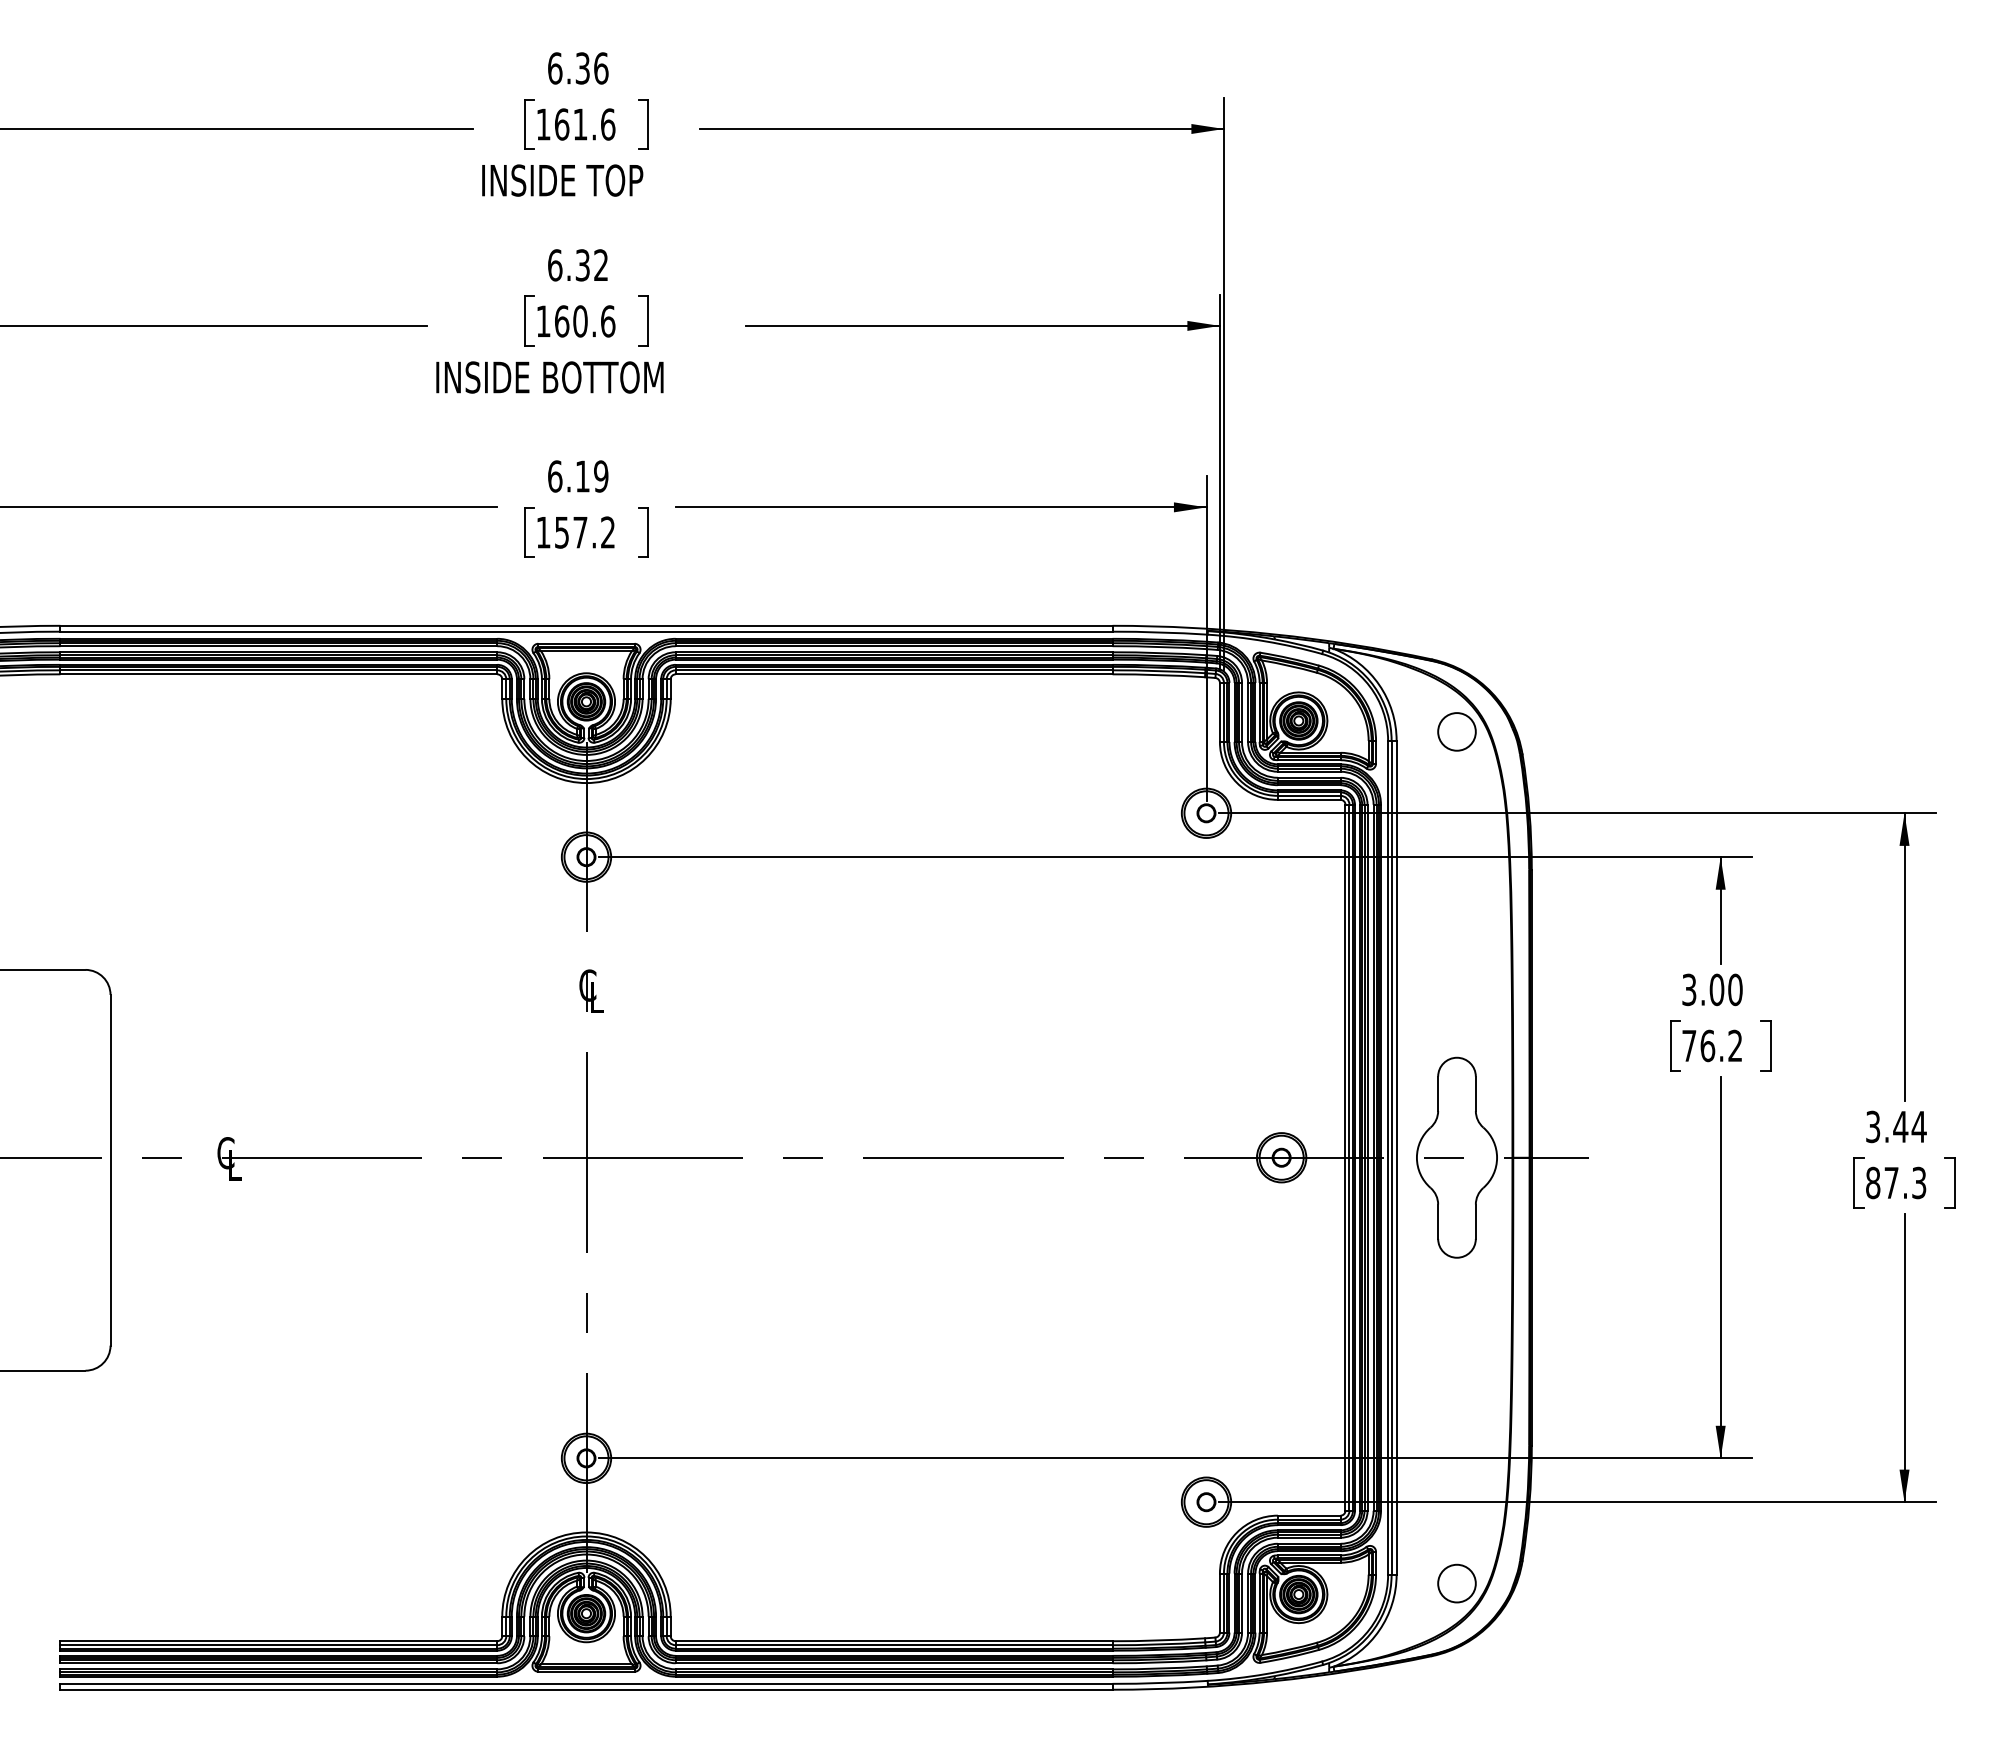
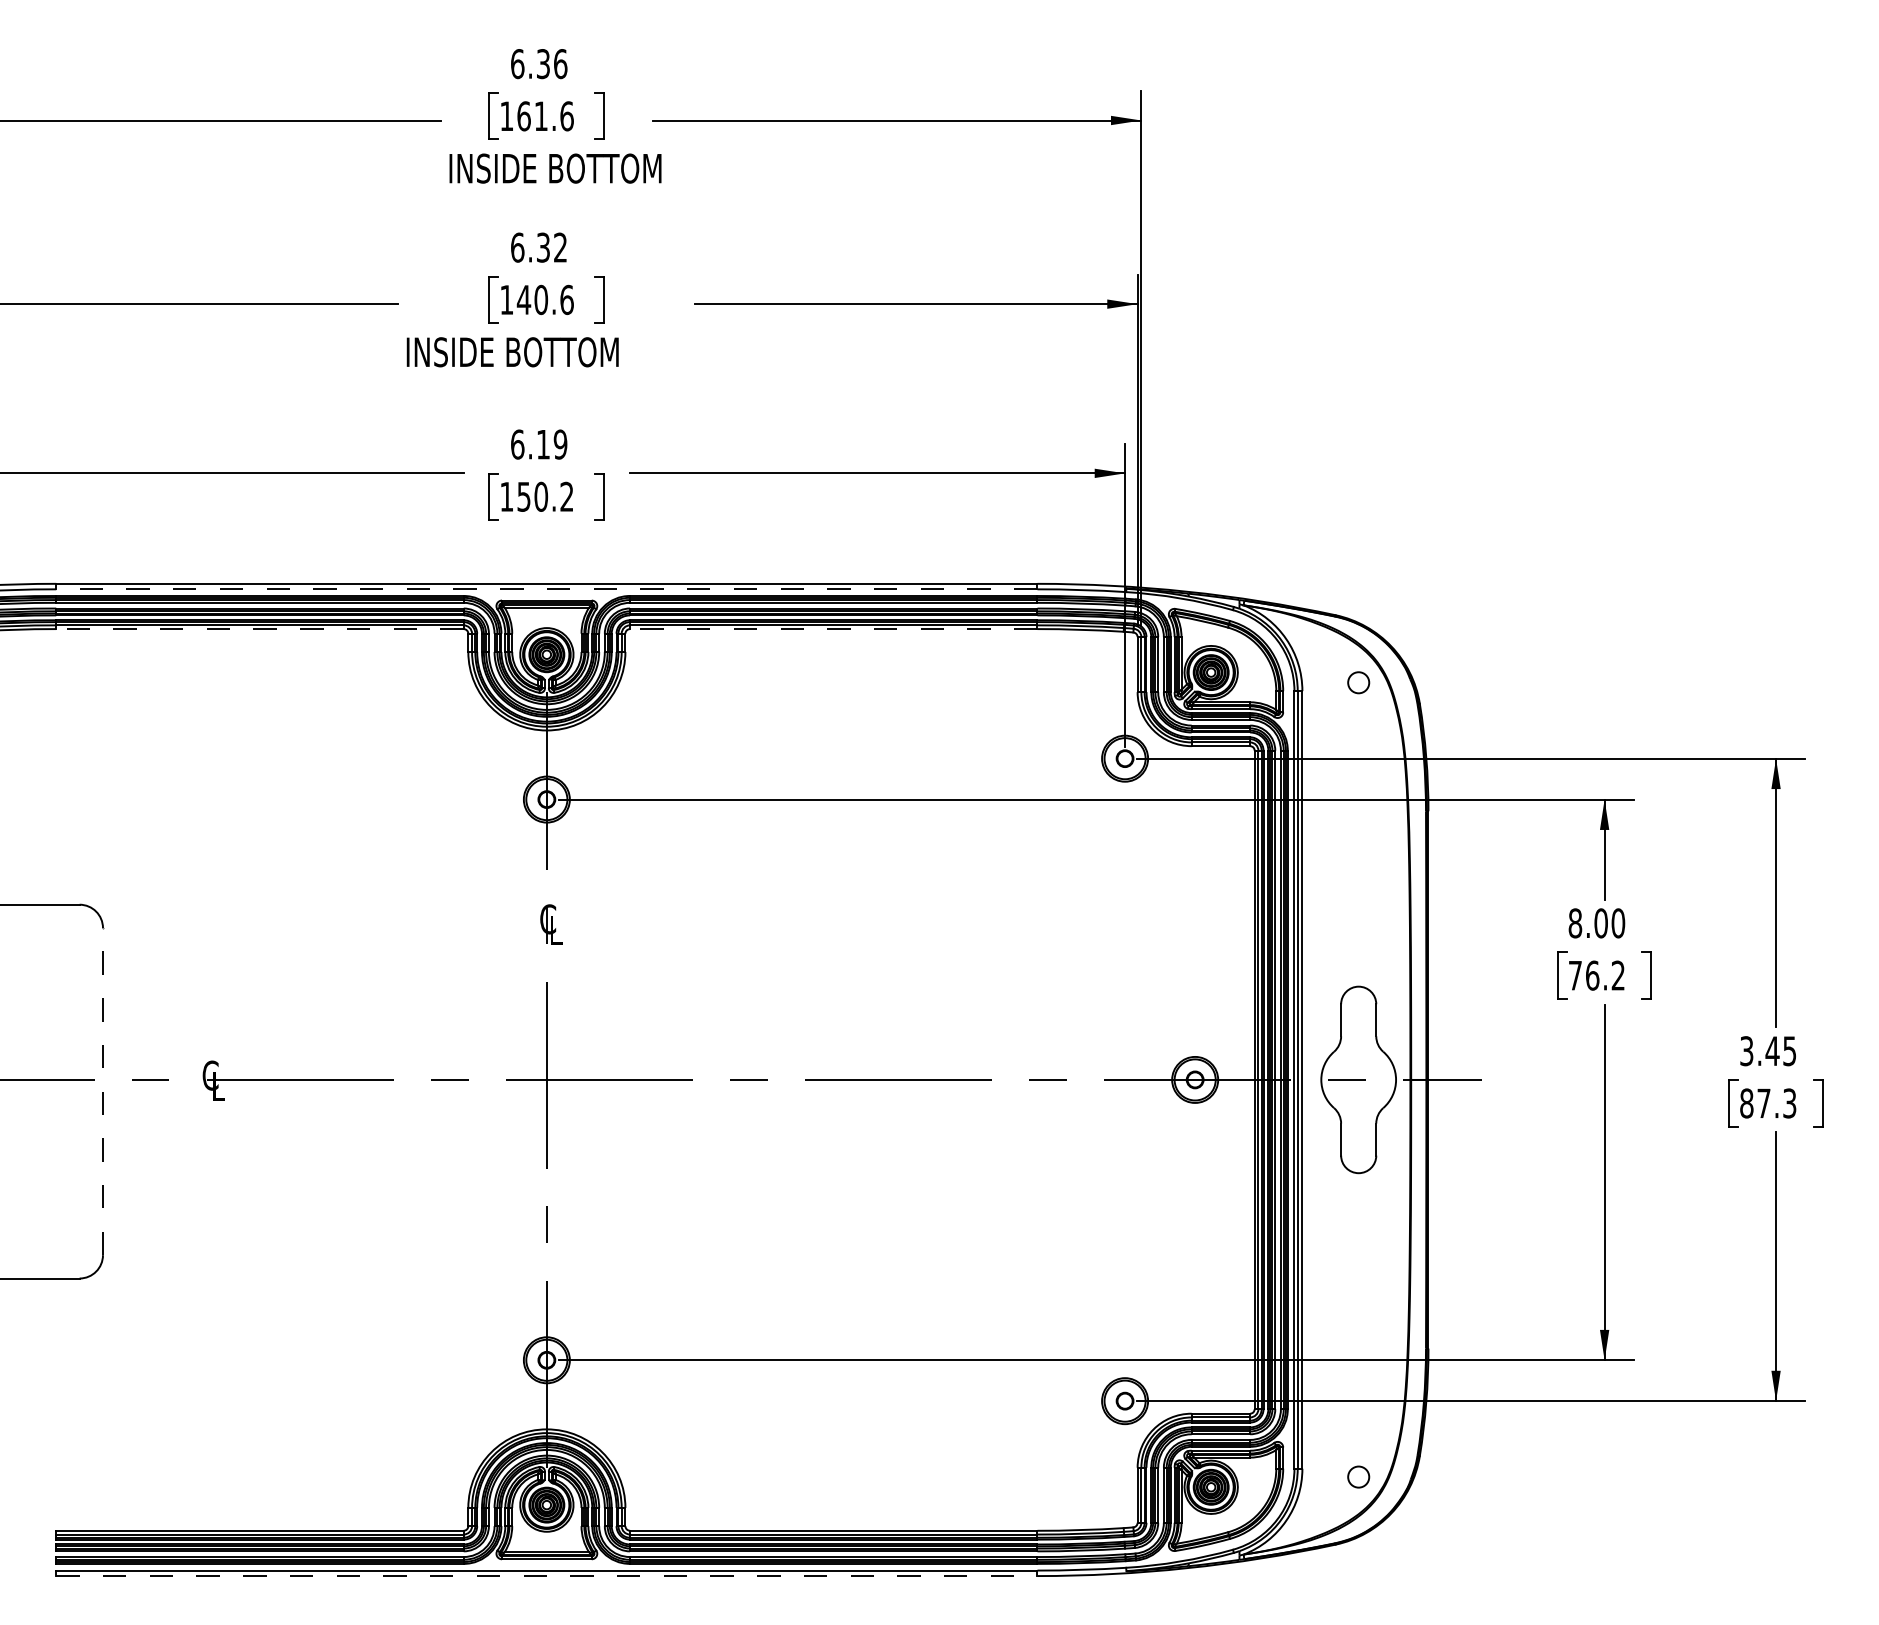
text: (647, 180) -> (603, 168), INSIDE TOP -> INSIDE BOTTOM
text: (561, 321) -> (523, 300), 160.6 -> 140.6
text: (580, 532) -> (541, 496), 157.2 -> 150.2
line: (586, 631) -> (546, 589), solid -> dashed
line: (278, 674) -> (259, 629), solid -> dashed
line: (893, 674) -> (833, 629), solid -> dashed
circle: (1456, 731) -> (1358, 682), size x0.6
text: (1689, 989) -> (1575, 923), 3.00 -> 8.00
text: (1918, 1127) -> (1789, 1051), 3.44 -> 3.45
line: (110, 1169) -> (102, 1090), solid -> dashed
circle: (1456, 1583) -> (1358, 1476), size x0.6
line: (587, 1689) -> (547, 1575), solid -> dashed

